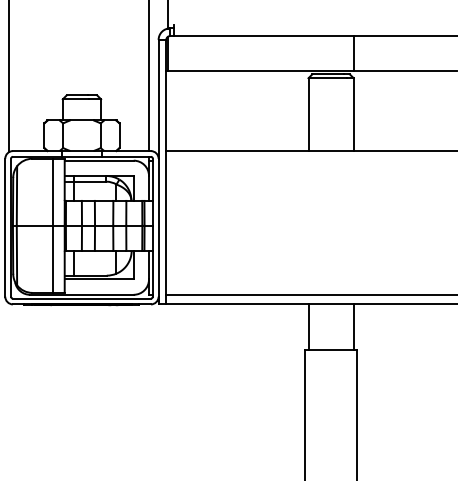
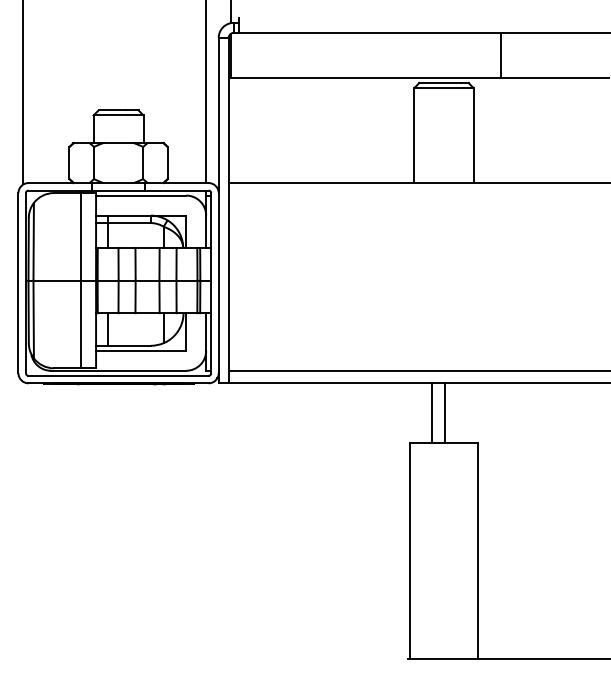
line: (354, 52) -> (501, 54), moved
line: (308, 326) -> (445, 412), moved
line: (353, 326) -> (431, 412), moved

